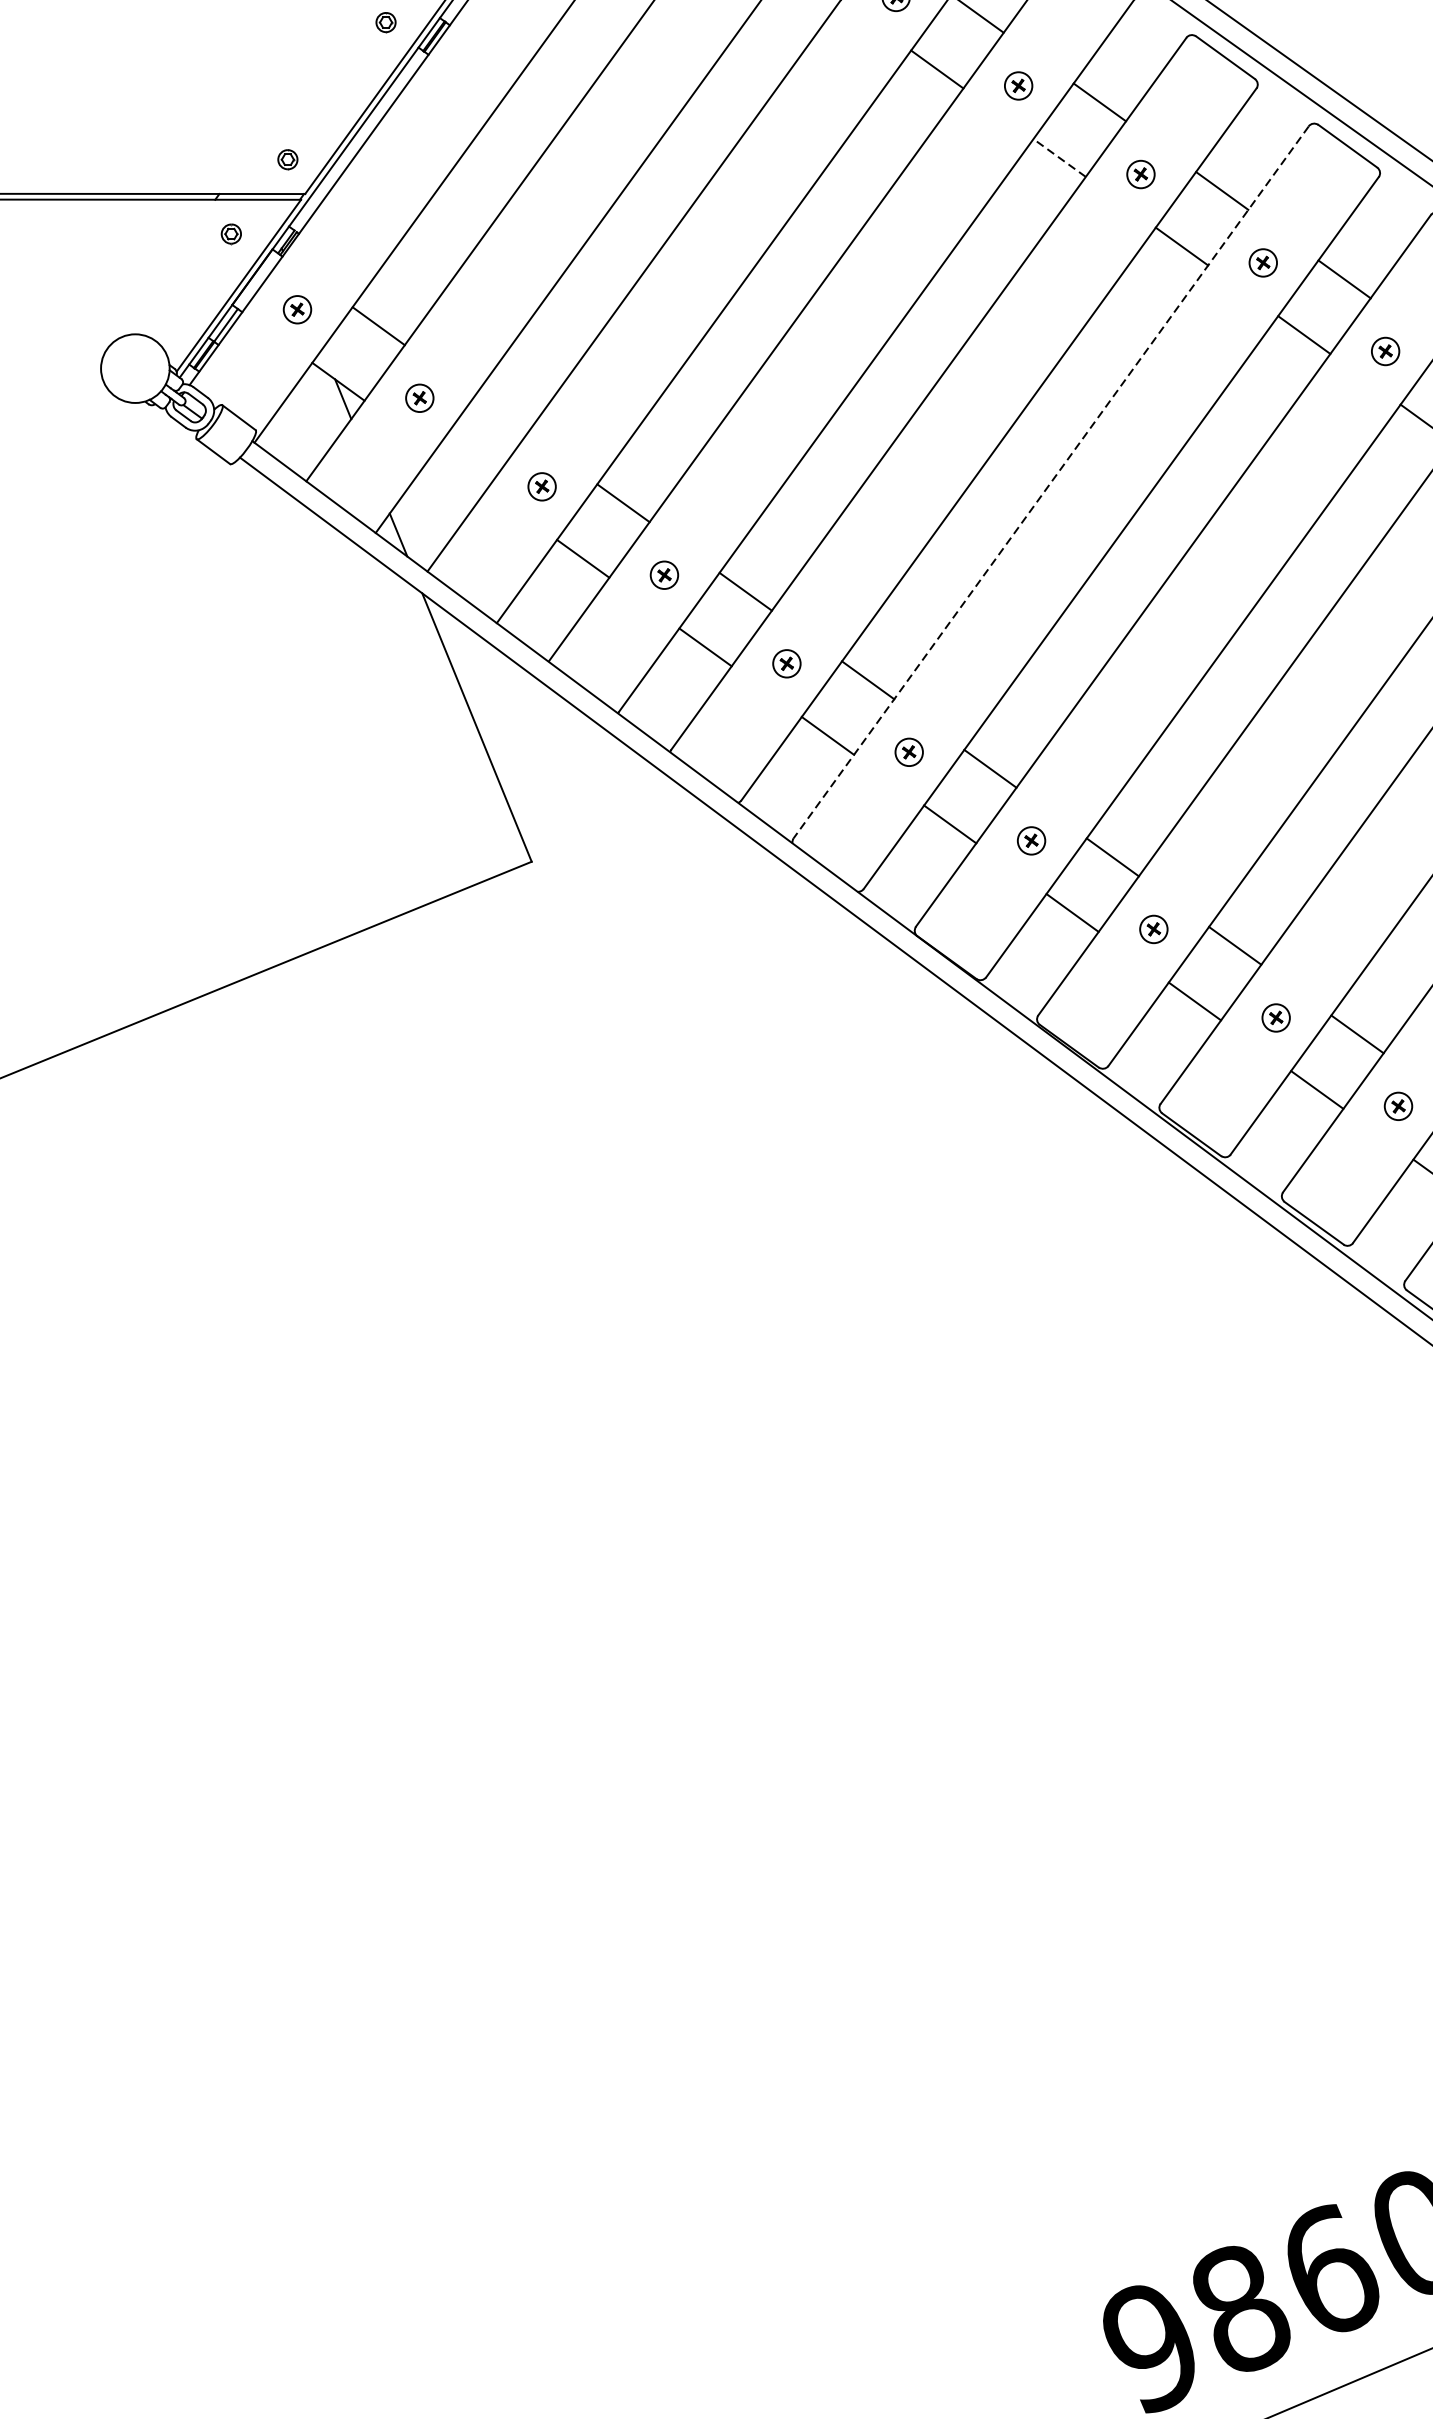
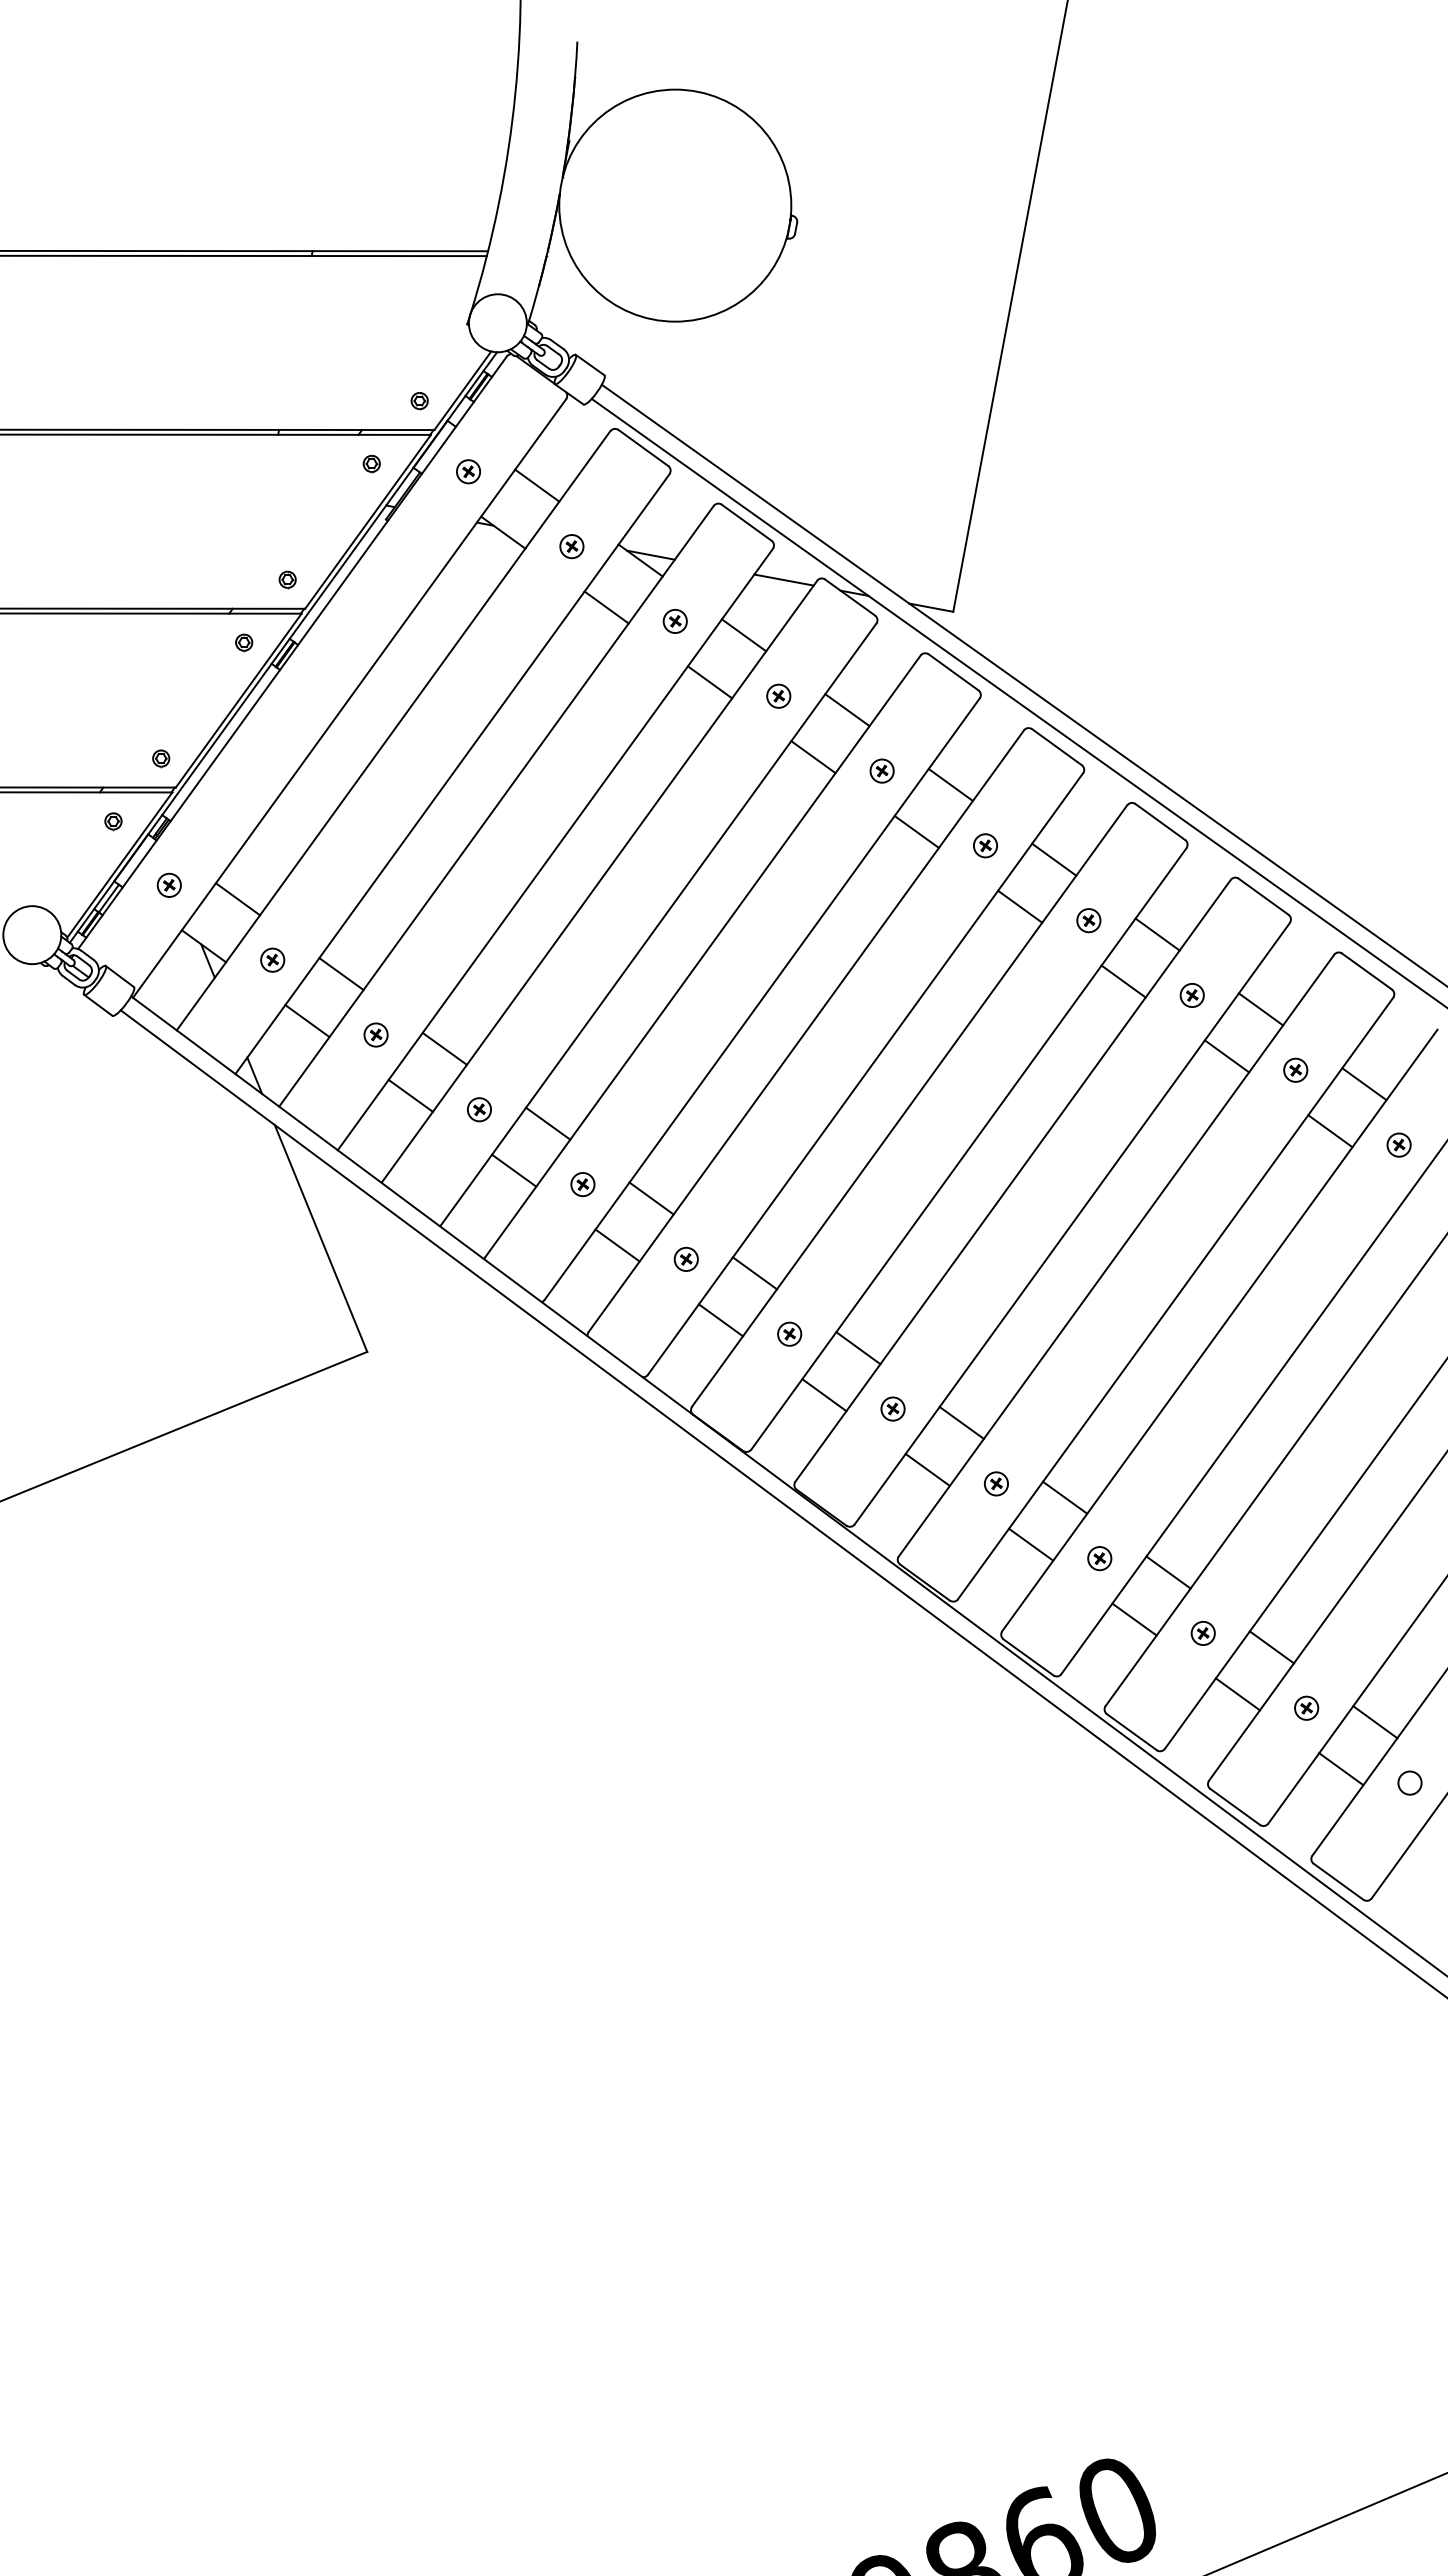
line: (1059, 157) -> (813, 756), dashed -> solid
line: (501, 415) -> (341, 974), added
line: (460, 470) -> (307, 1021), added
line: (1050, 482) -> (805, 1031), dashed -> solid

